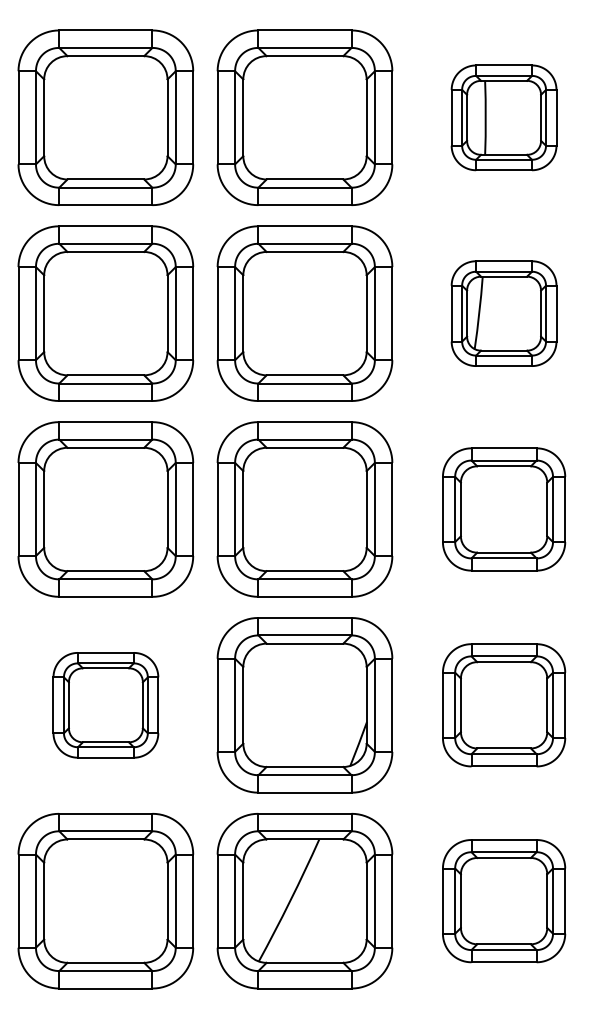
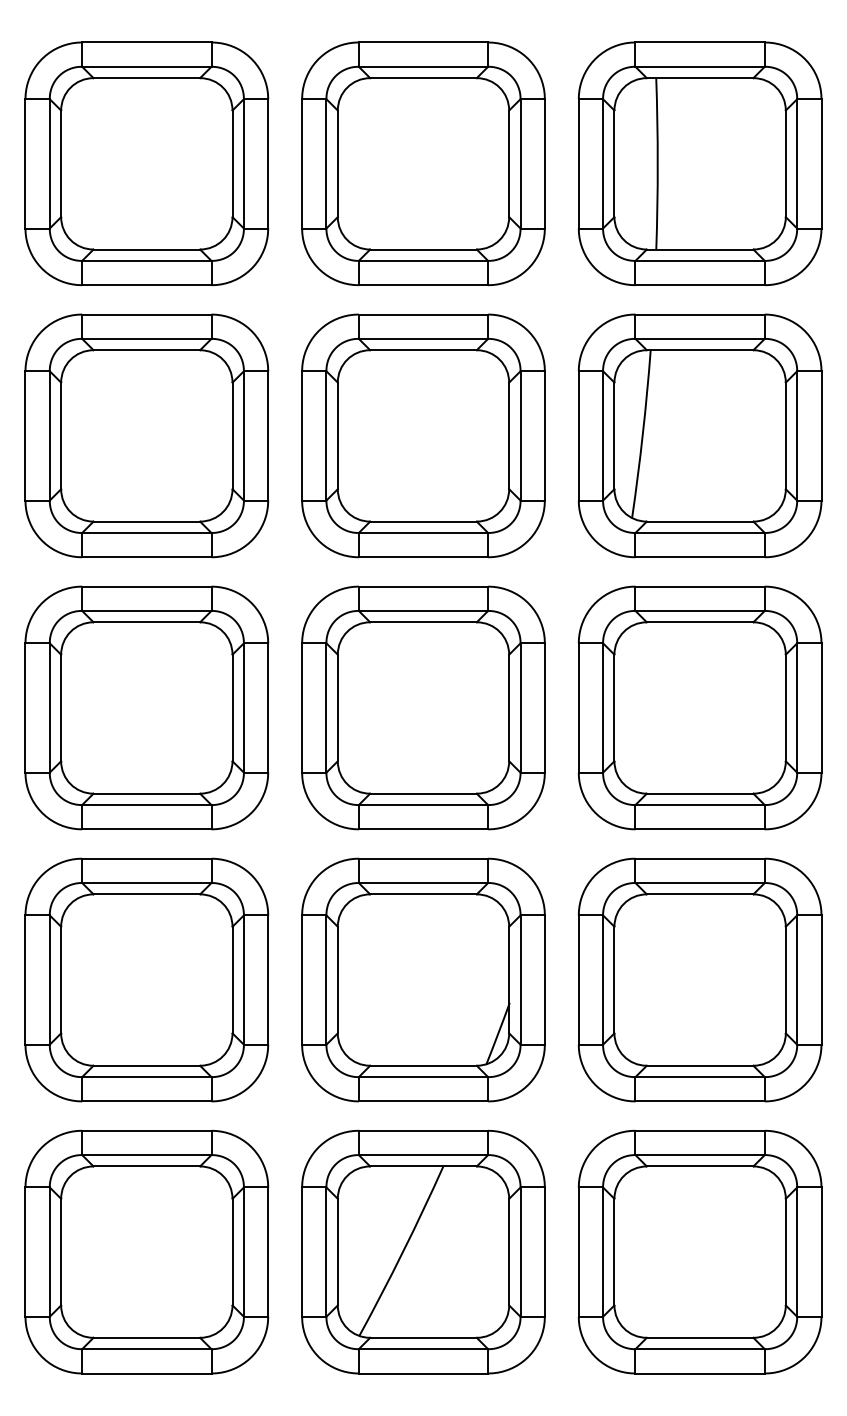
part: (503, 117) -> (699, 163), size x1.67
part: (503, 313) -> (699, 435), size x1.67
part: (503, 509) -> (699, 707), size x1.43
part: (105, 704) -> (146, 979), size x1.67
part: (503, 704) -> (699, 979), size x1.43
part: (503, 900) -> (699, 1251), size x1.43

